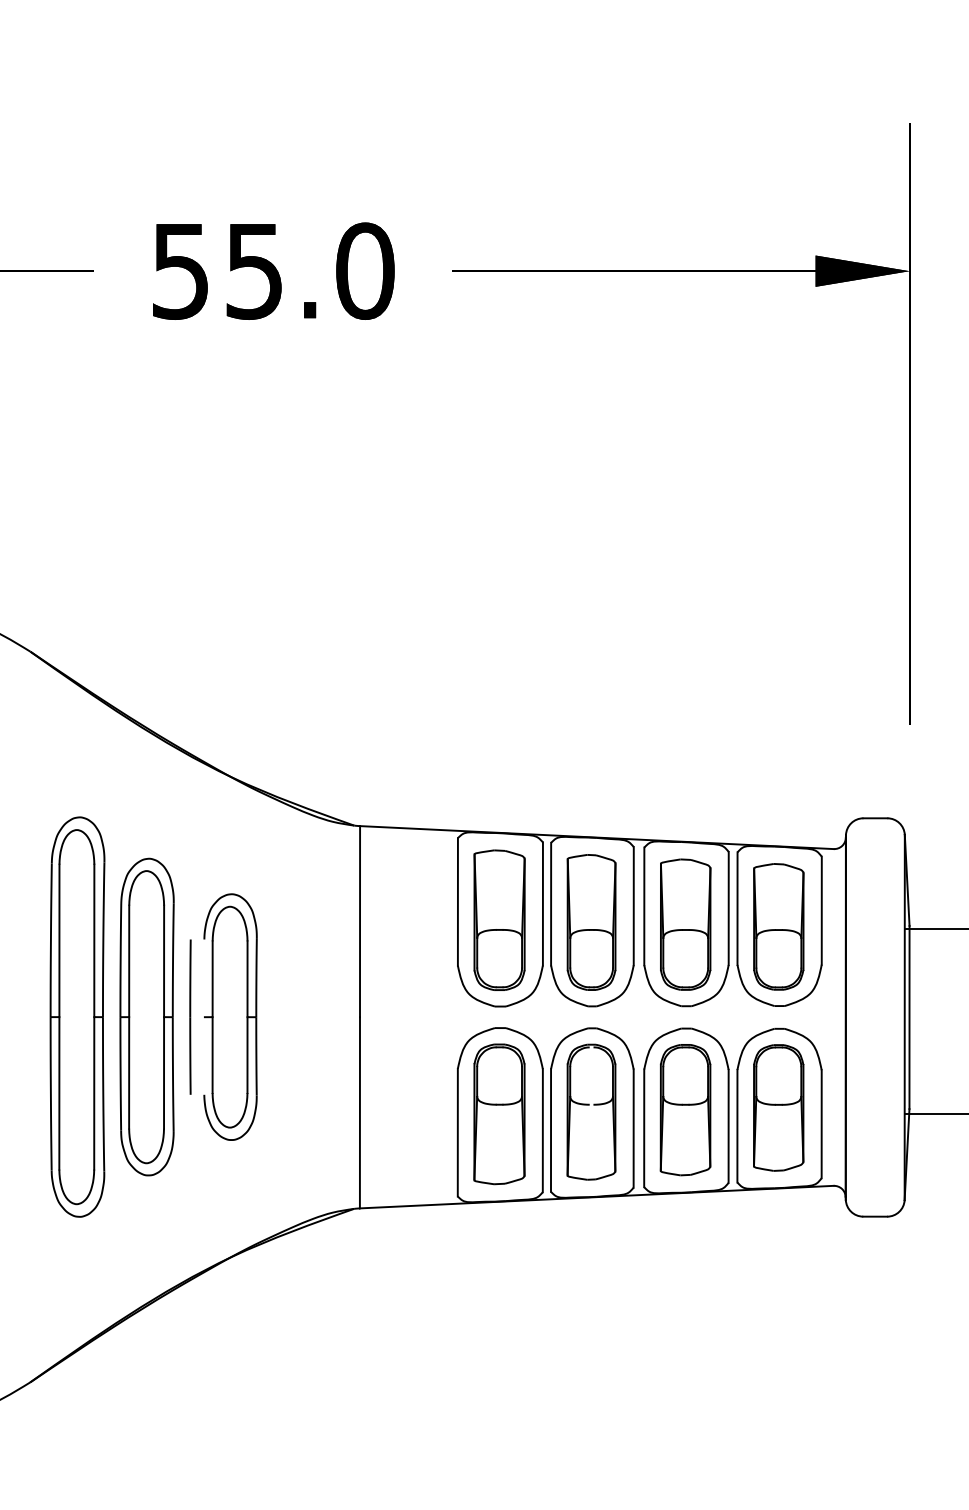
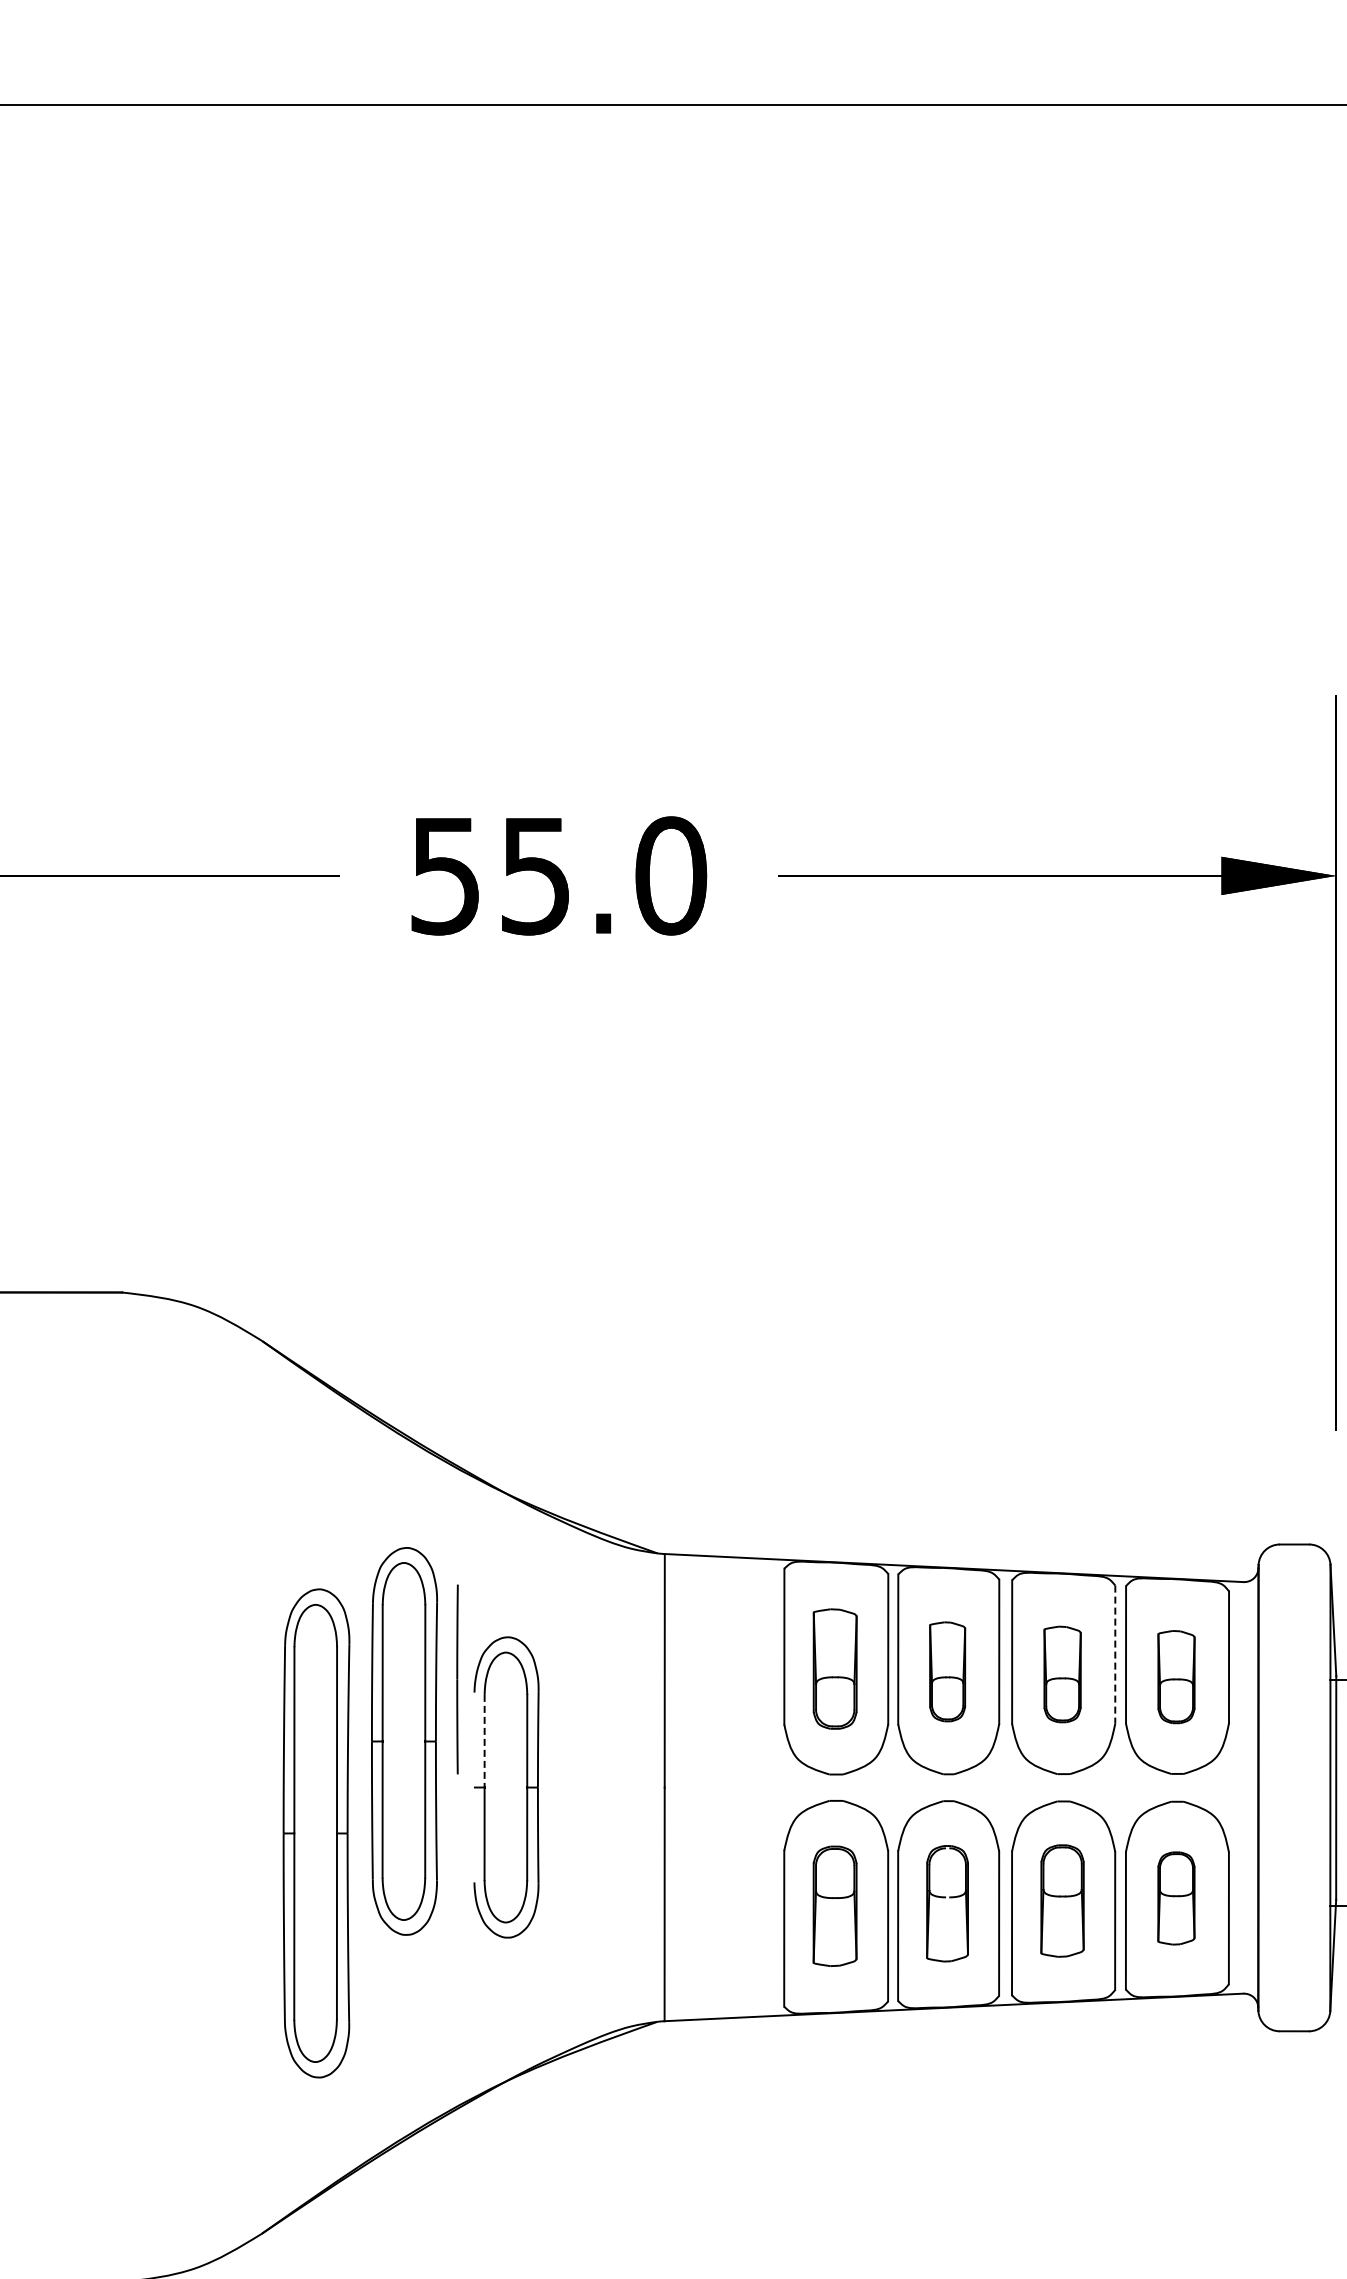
line: (728, 909) -> (1115, 1655), solid -> dashed
part: (498, 919) -> (834, 1668), size x0.7
part: (591, 922) -> (947, 1671), size x0.6
part: (685, 924) -> (1062, 1674), size x0.6
part: (778, 926) -> (1176, 1676), size x0.6
line: (212, 979) -> (484, 1741), solid -> dashed
part: (77, 1017) -> (316, 1833), moved
part: (147, 1017) -> (404, 1741), moved
line: (190, 1017) -> (457, 1679), moved
part: (778, 1107) -> (1176, 1898), size x0.6
part: (685, 1109) -> (1062, 1900), size x0.7
part: (591, 1112) -> (947, 1903), size x0.7
part: (498, 1114) -> (834, 1906), size x0.7

